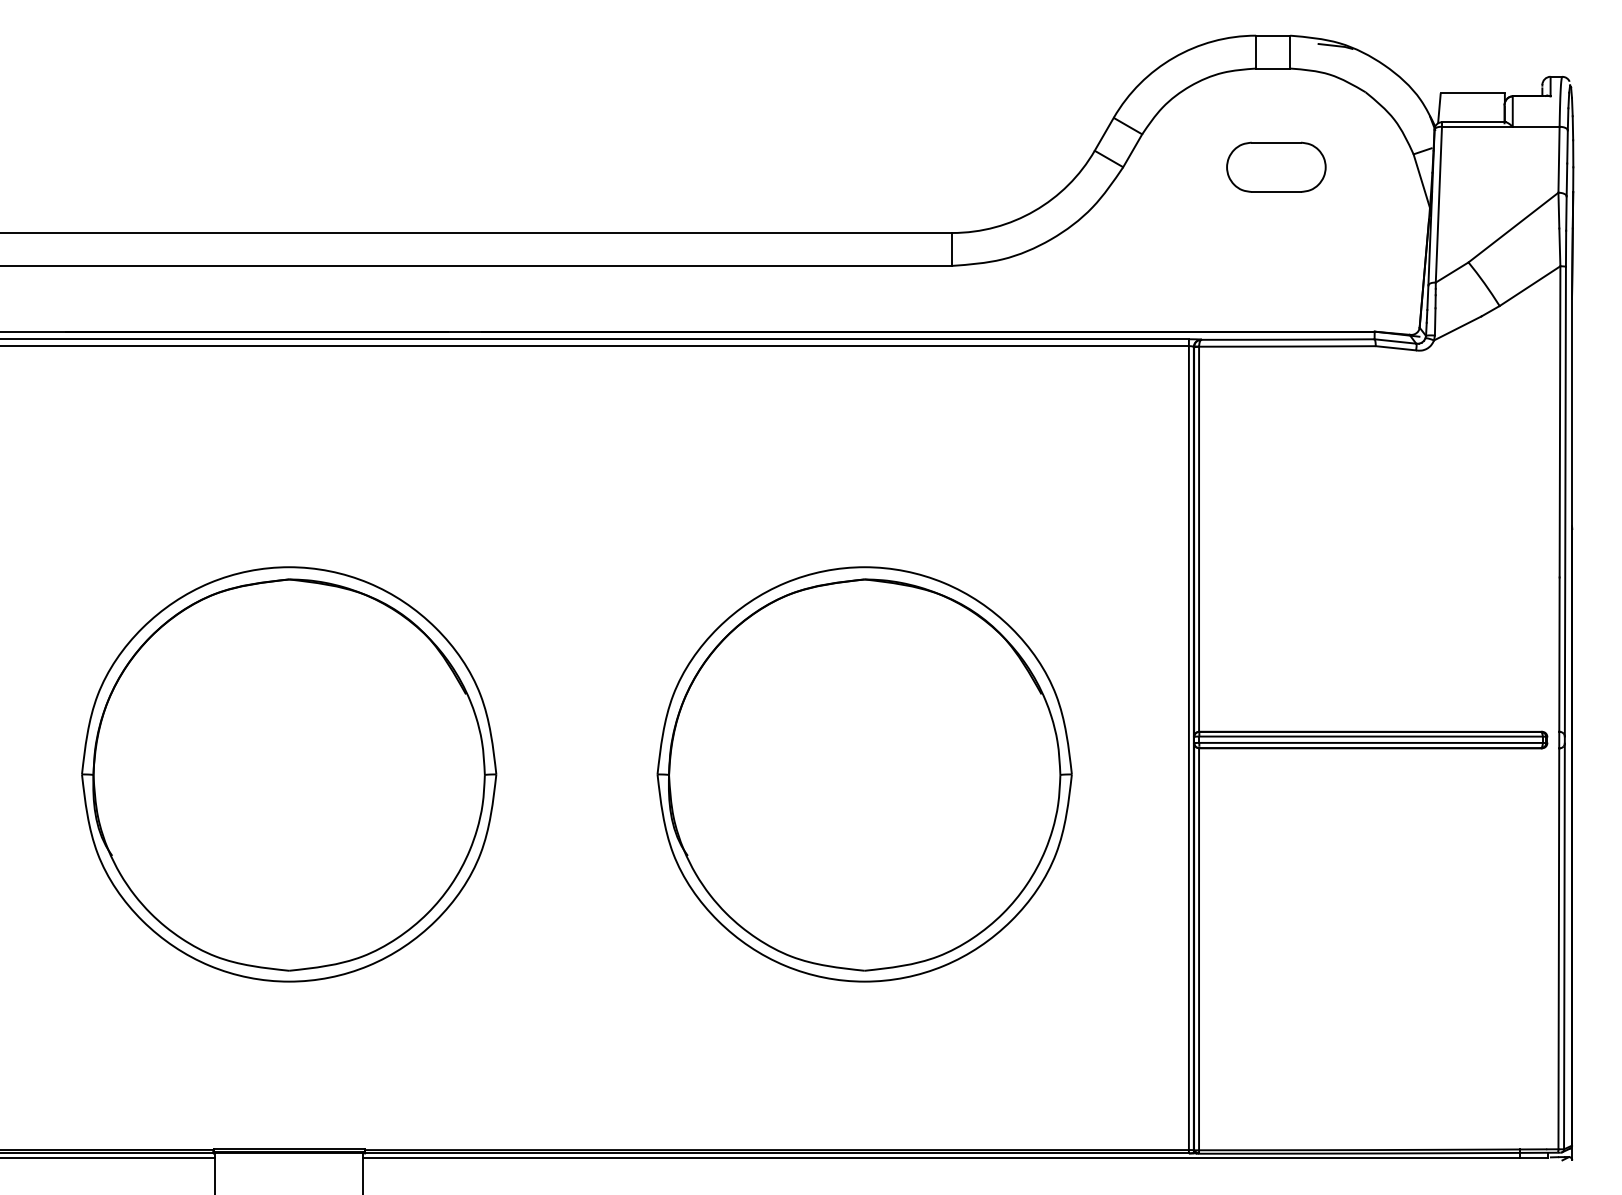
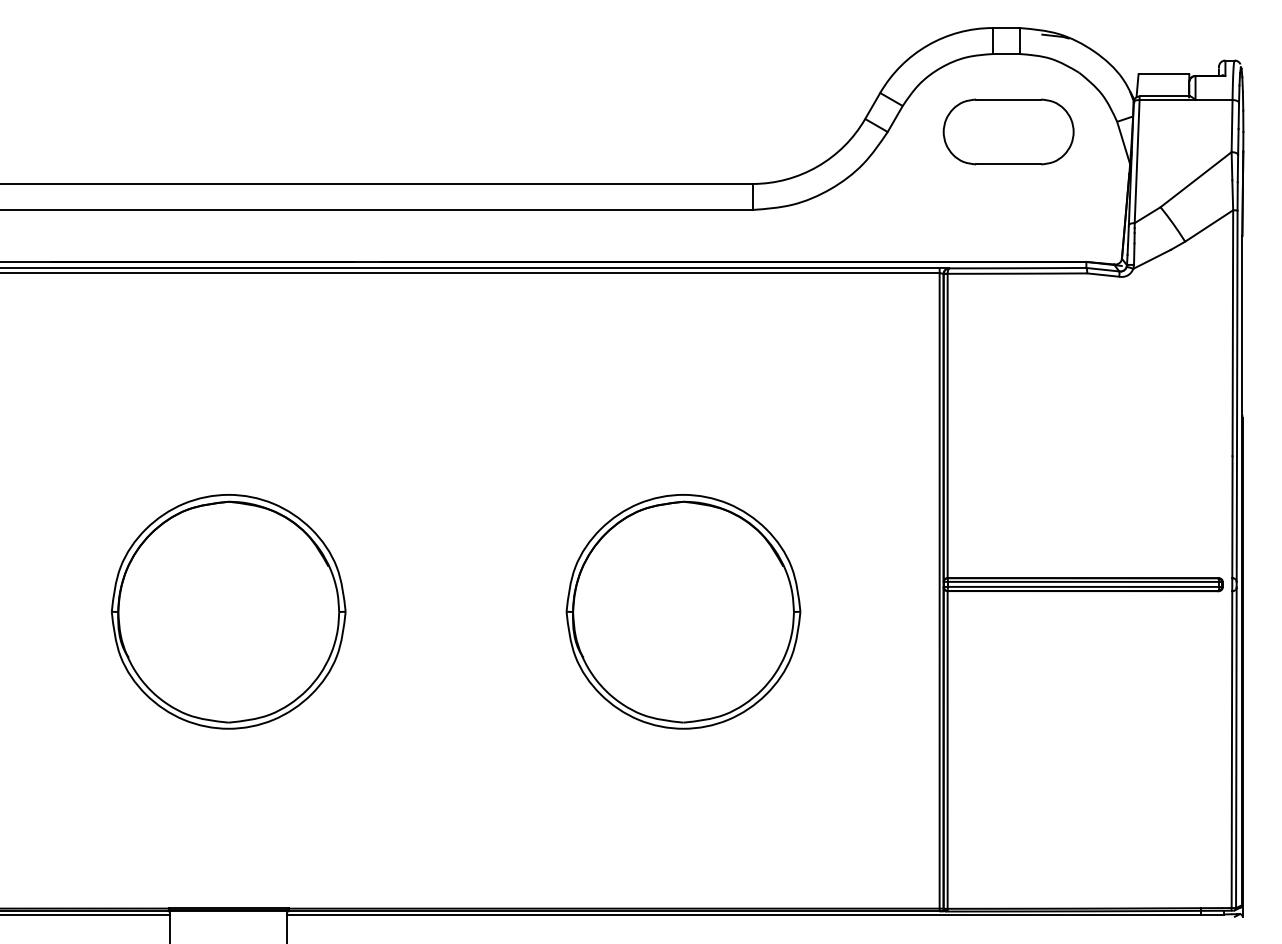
part: (1276, 167) -> (1008, 132), size x1.67
part: (289, 774) -> (228, 611), size x0.71
part: (864, 774) -> (683, 611), size x0.71

